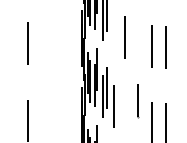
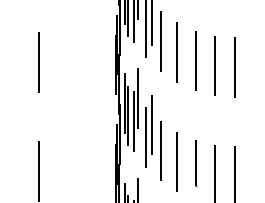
line: (113, 29) -> (160, 41), added
line: (137, 42) -> (195, 60), added
line: (138, 101) -> (196, 163), moved
line: (124, 113) -> (176, 161), added

